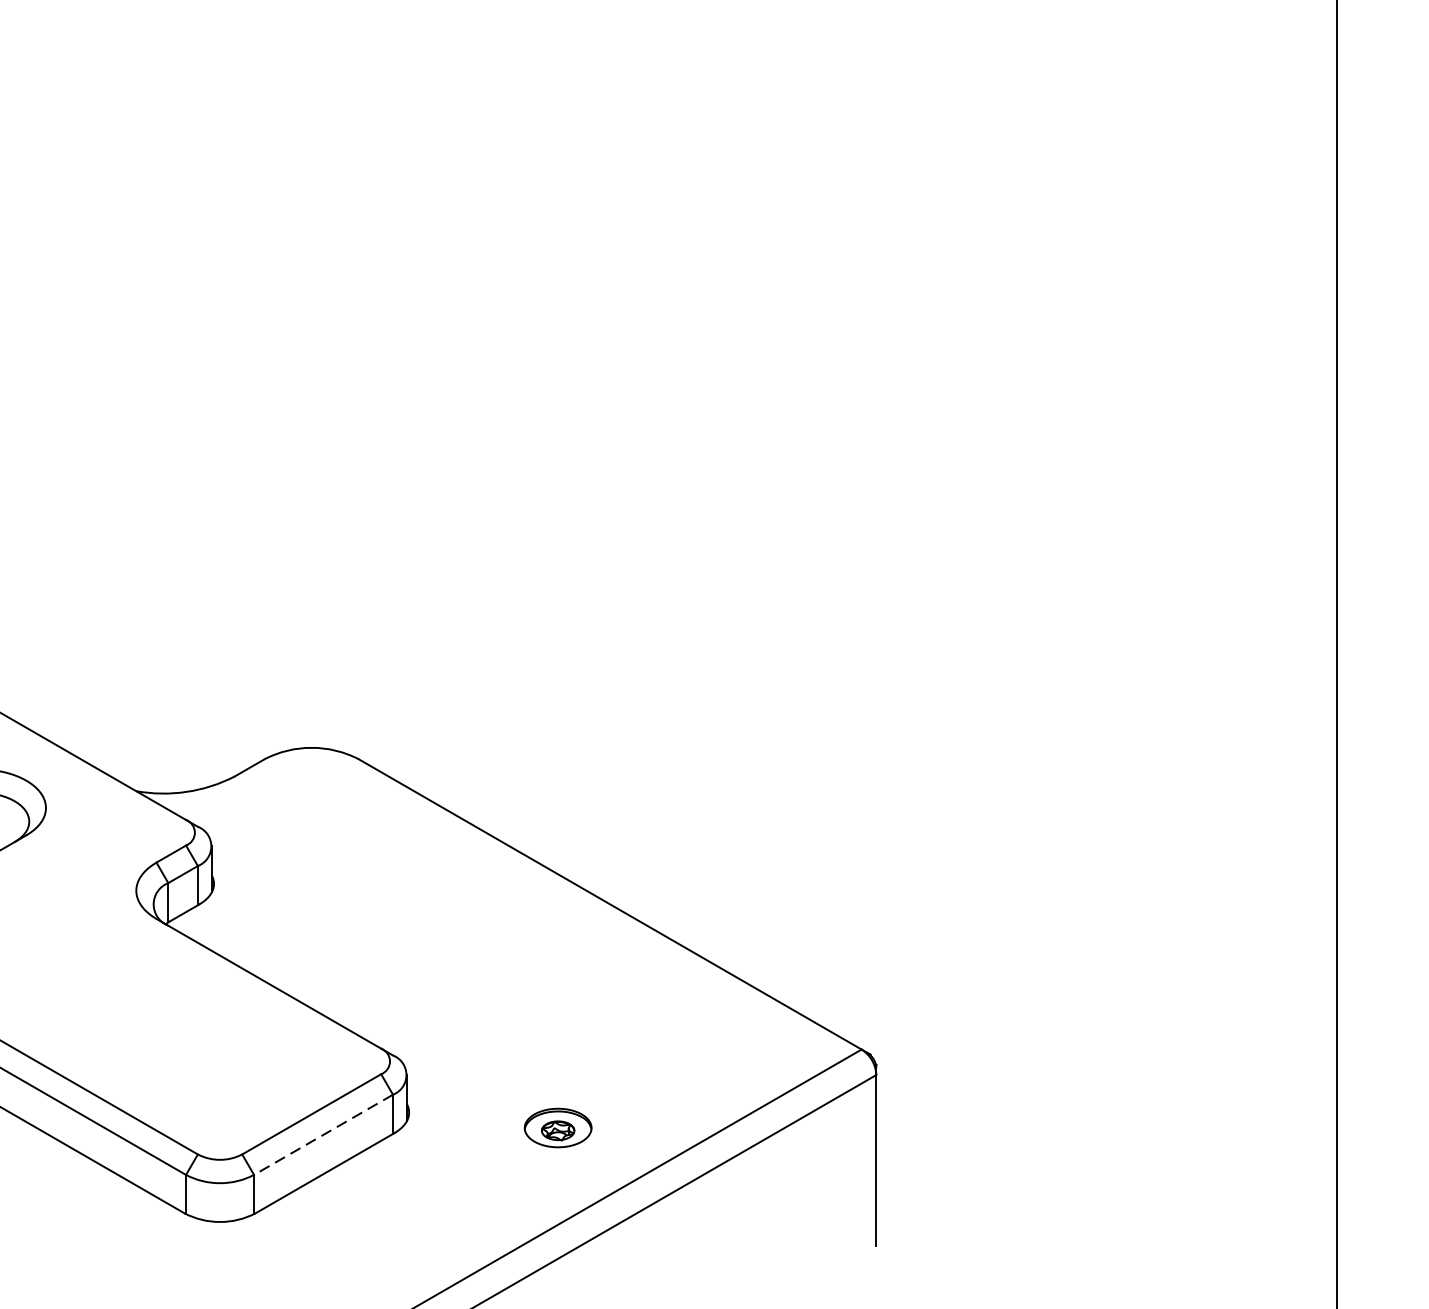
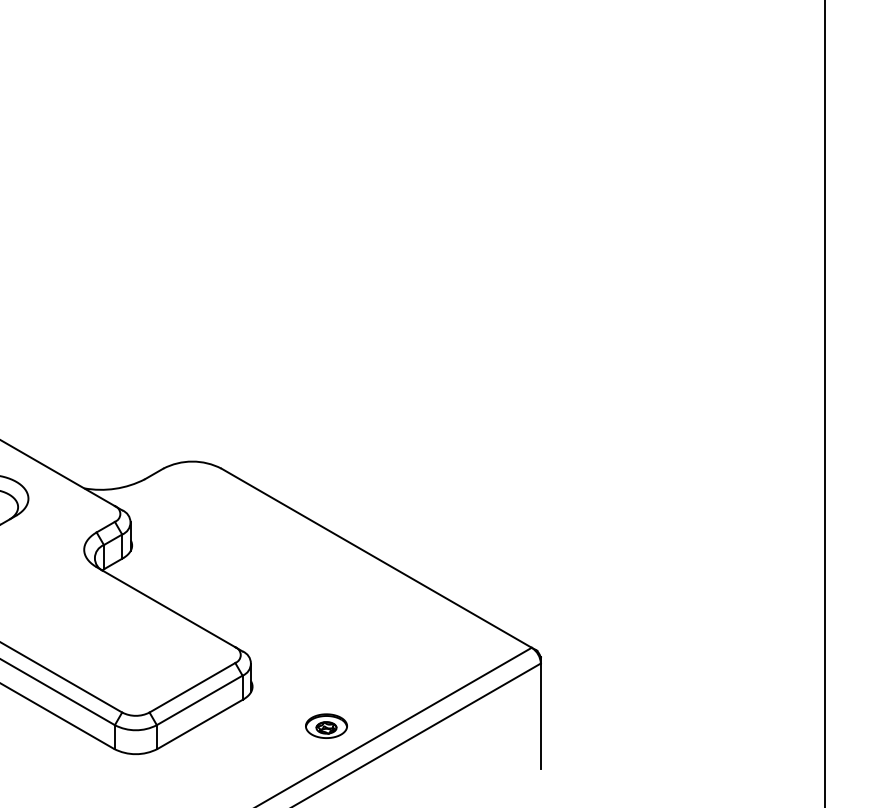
part: (558, 1126) -> (326, 725), moved
line: (323, 1134) -> (199, 700), dashed -> solid

